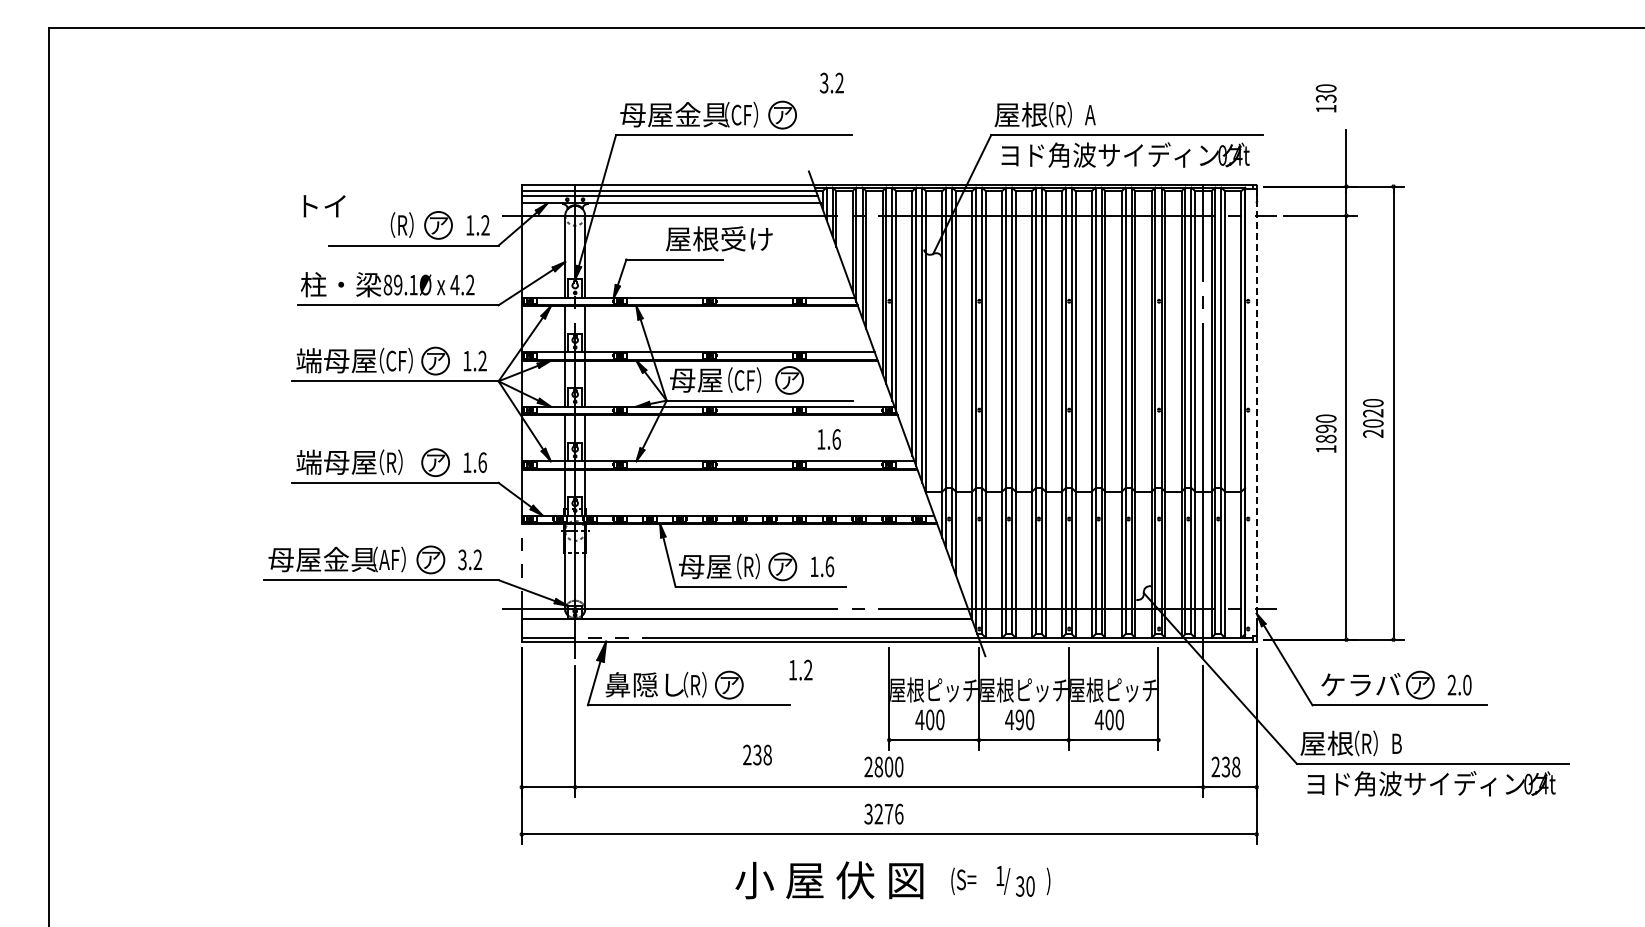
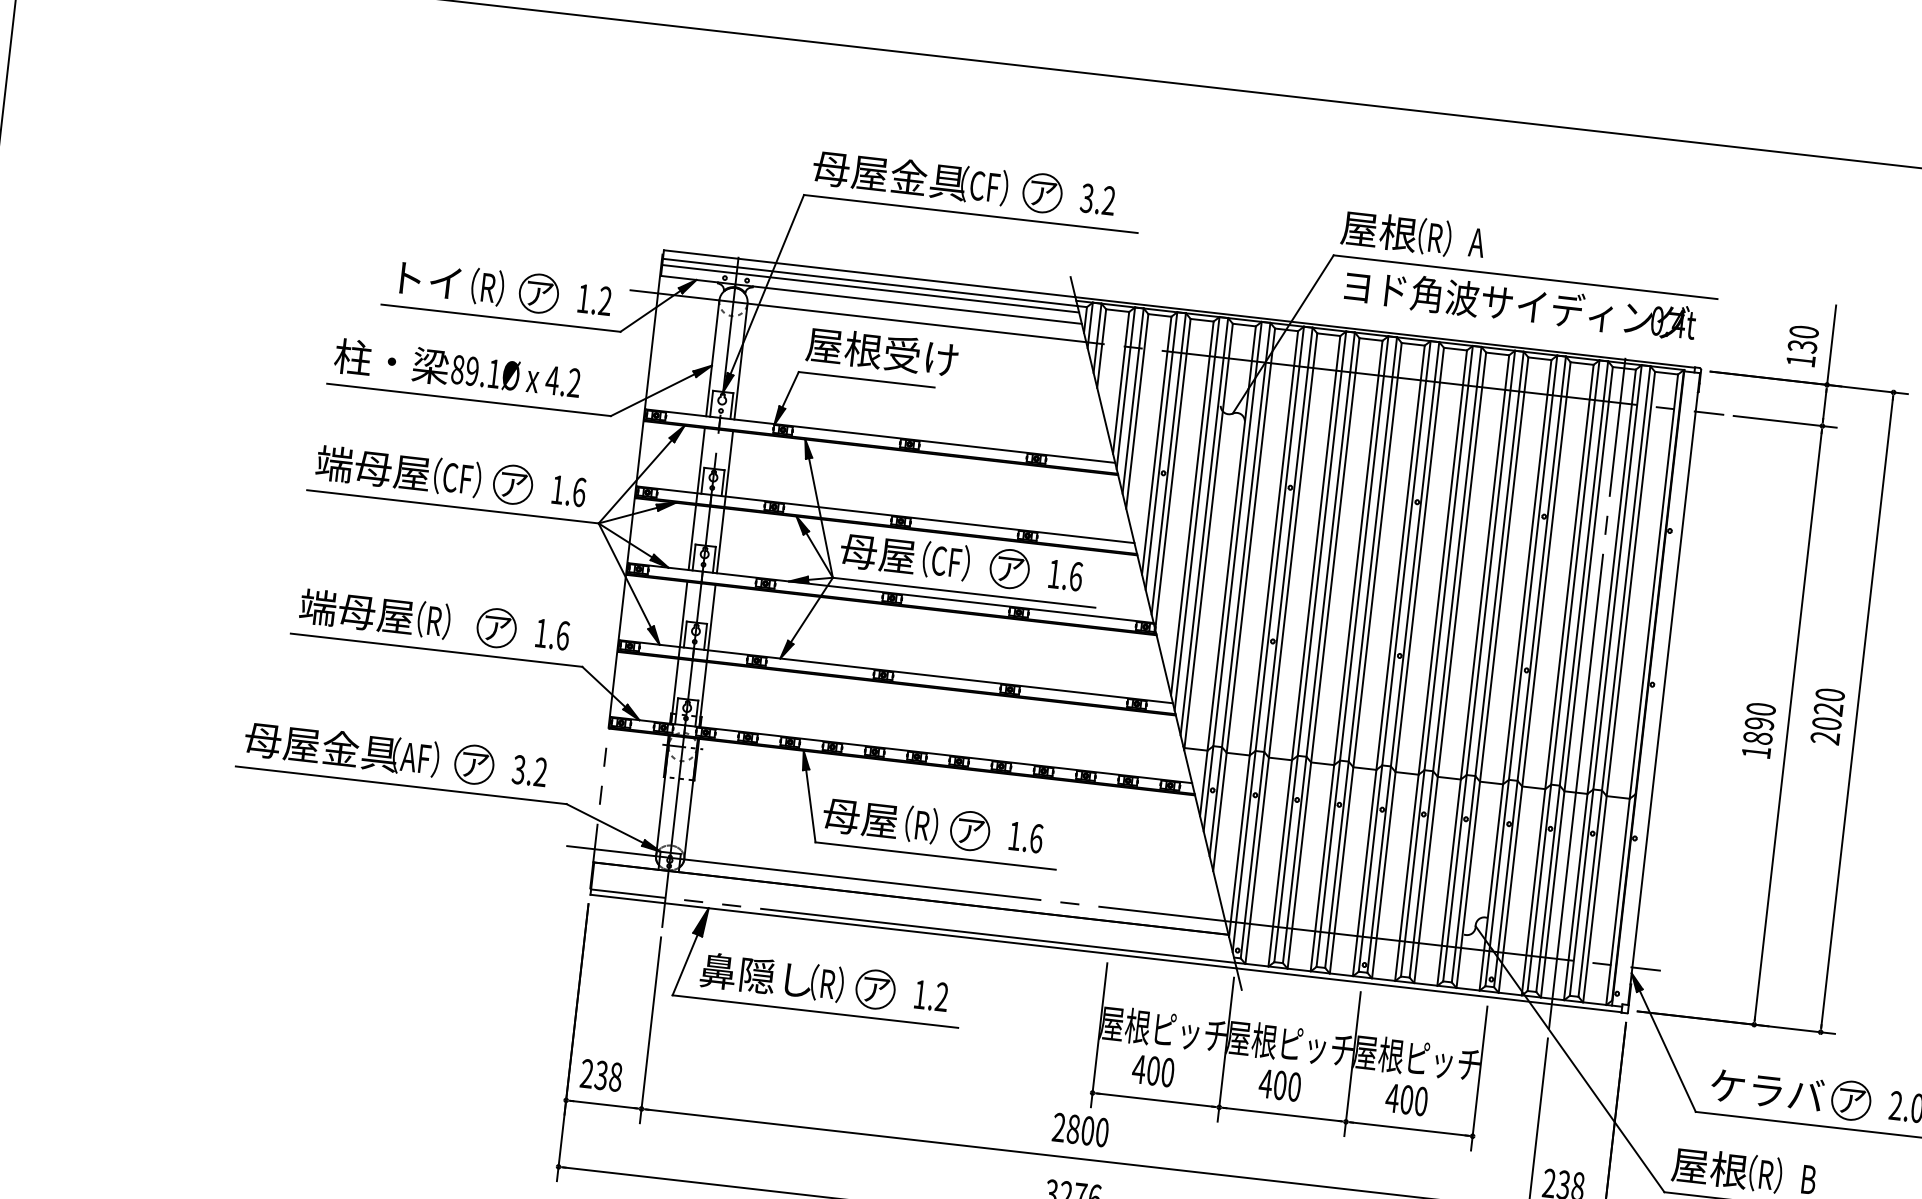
text: (831, 82) -> (1097, 198), moved
text: (1325, 98) -> (1801, 346), moved
text: (324, 206) -> (430, 281), moved
text: (719, 238) -> (882, 351), moved
text: (482, 360) -> (579, 491), 1.2 -> 1.6
line: (1256, 412) -> (1663, 689), dashed -> solid
text: (828, 439) -> (1064, 575), moved
text: (800, 669) -> (930, 994), moved
text: (1019, 719) -> (1279, 1084), 490 -> 400
text: (757, 754) -> (601, 1074), moved

